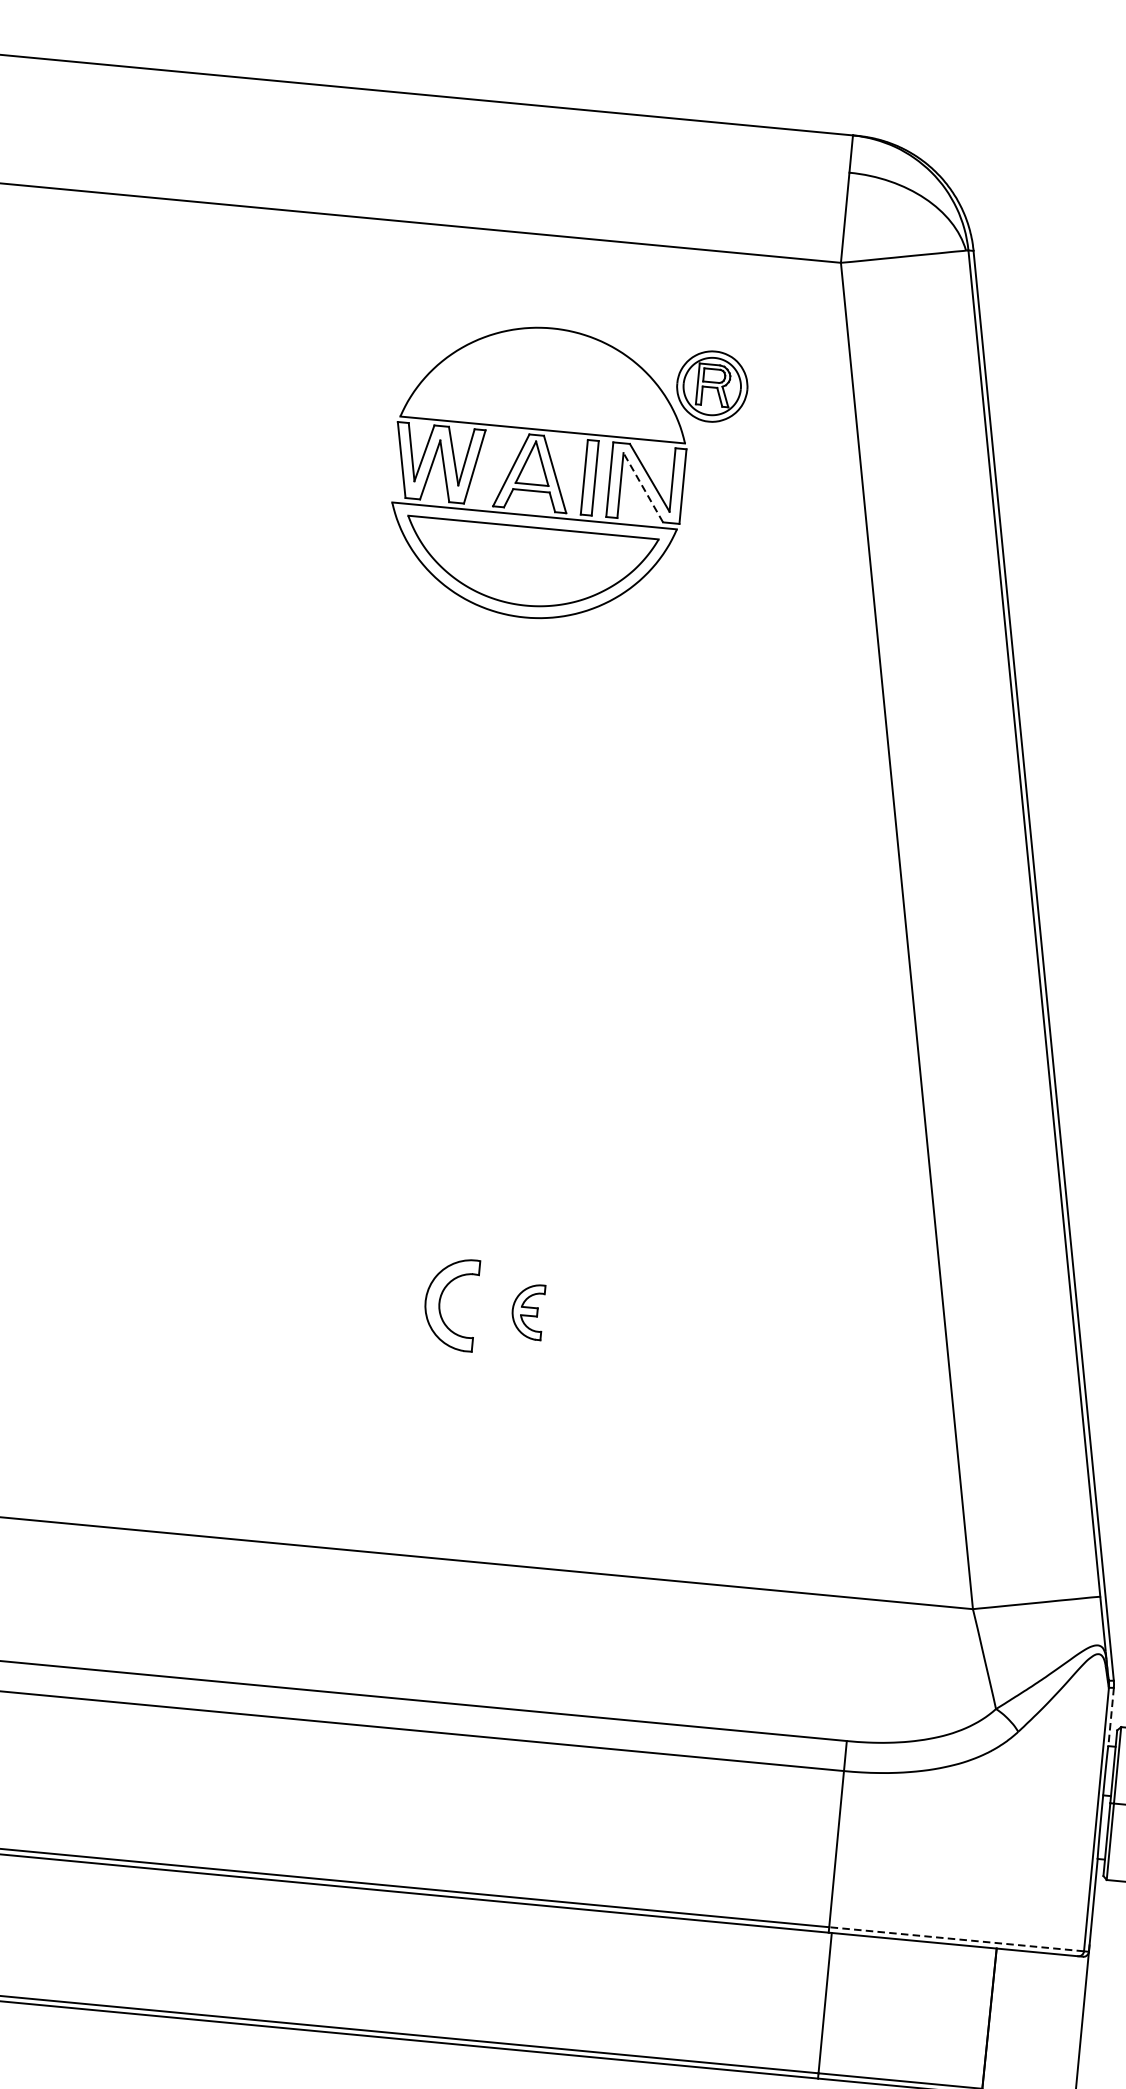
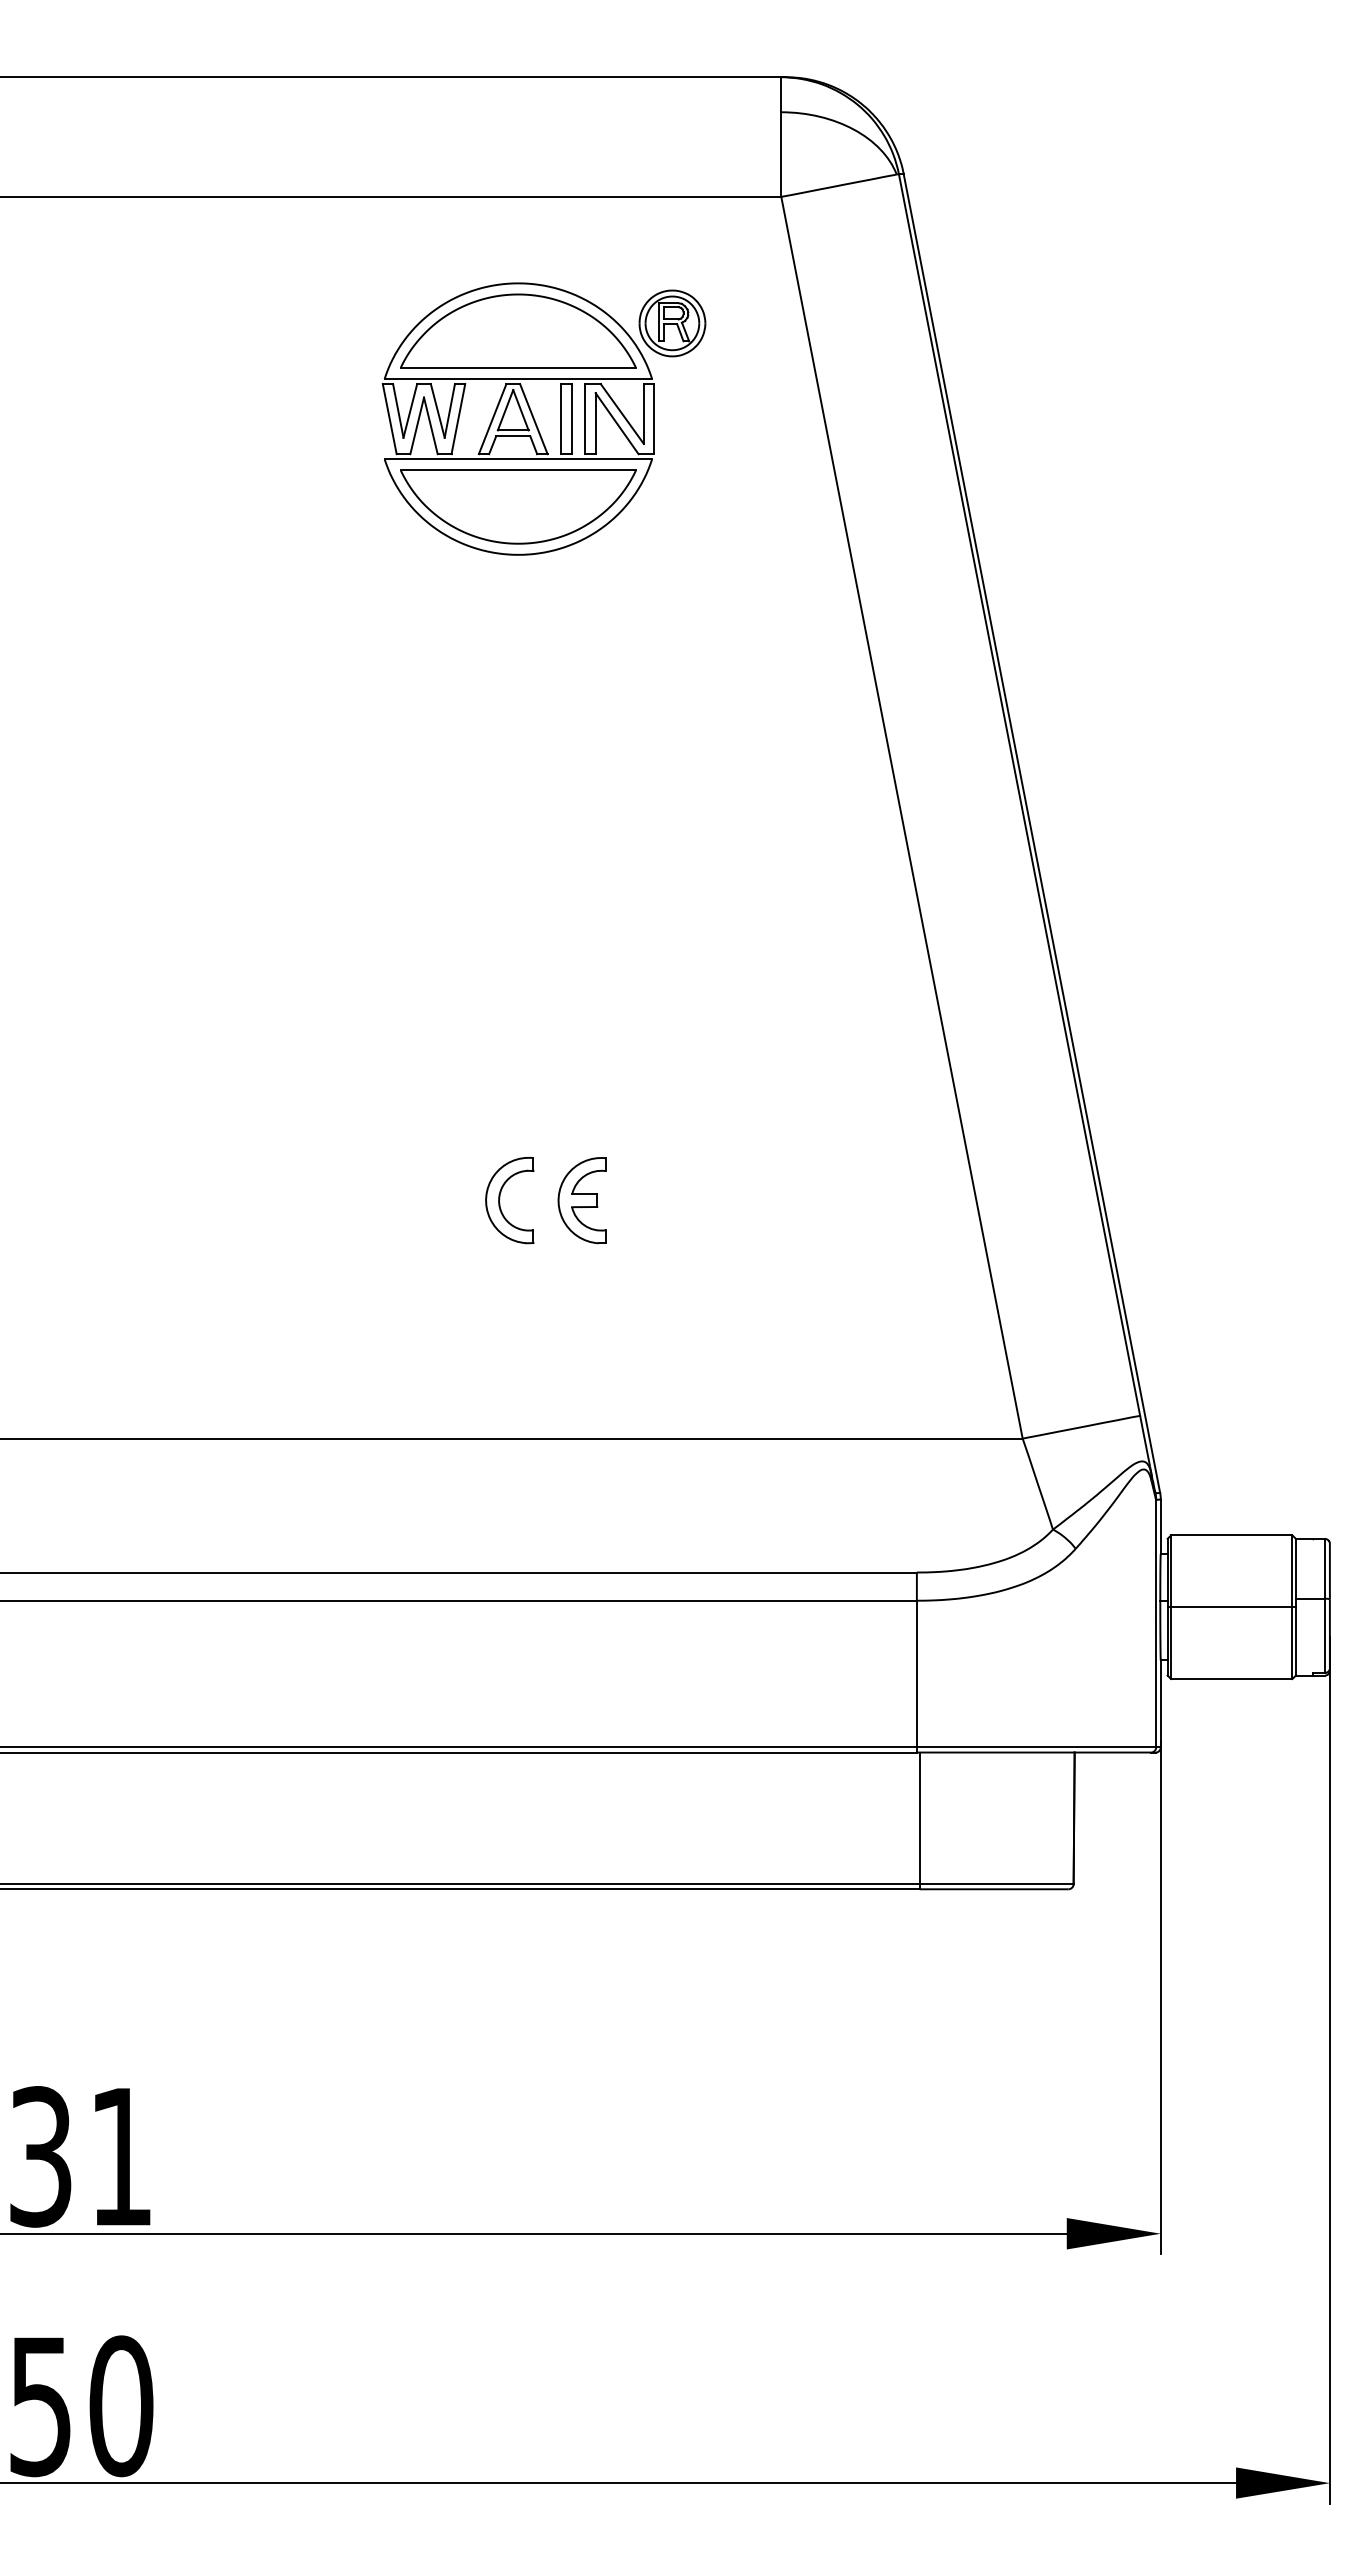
part: (547, 378) -> (518, 330), added
line: (642, 487) -> (616, 423), dashed -> solid
part: (527, 1311) -> (581, 1200), size x1.67
line: (1110, 1717) -> (1160, 1527), dashed -> solid
line: (956, 1939) -> (1036, 1747), dashed -> solid

